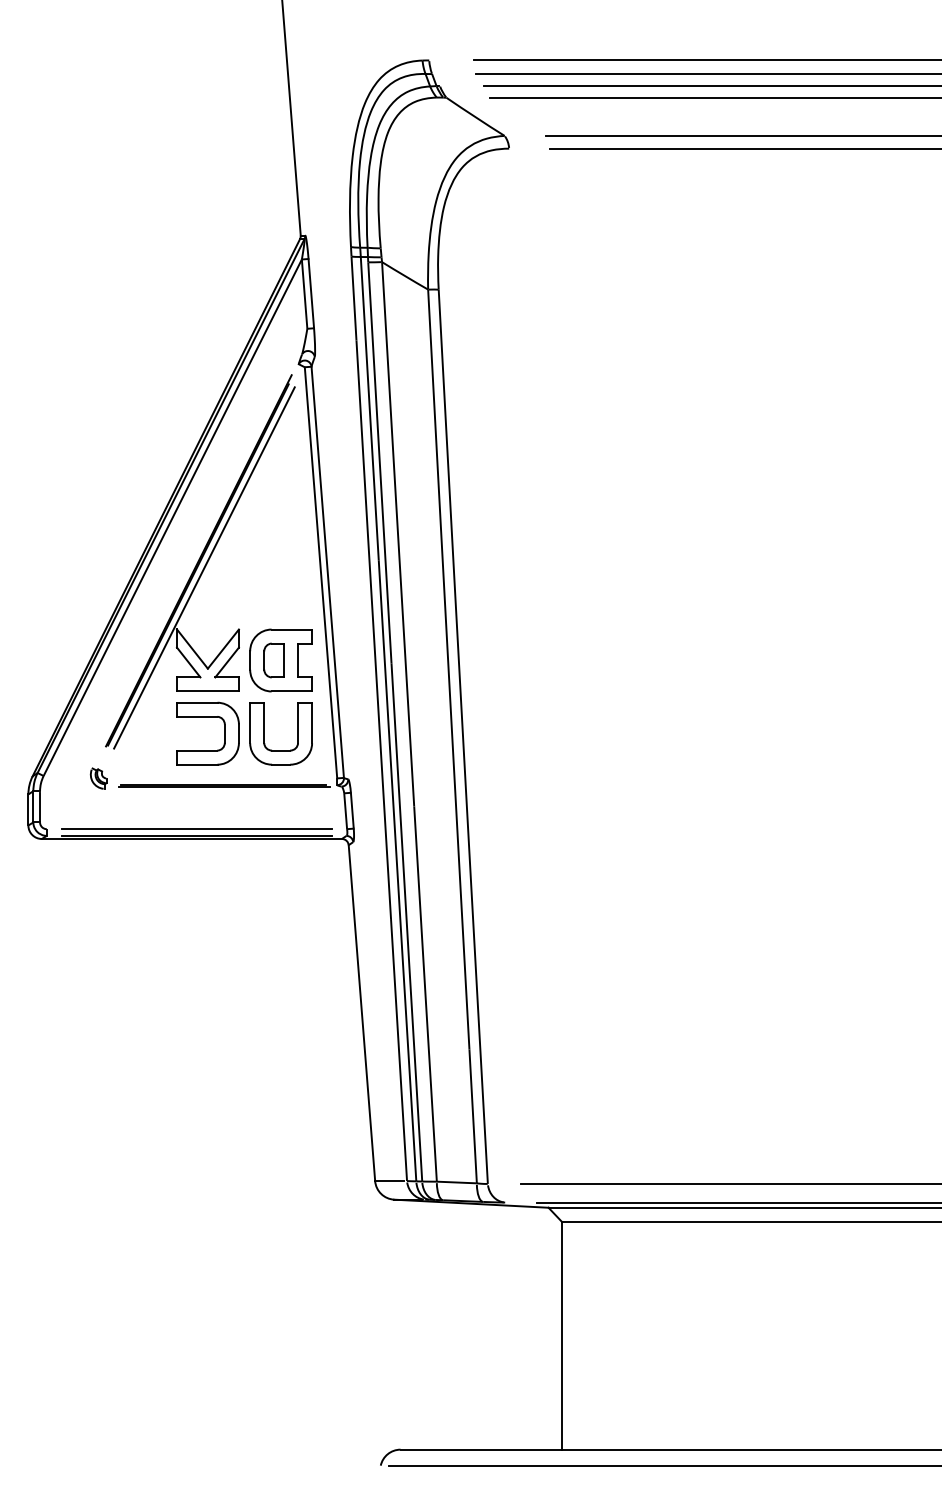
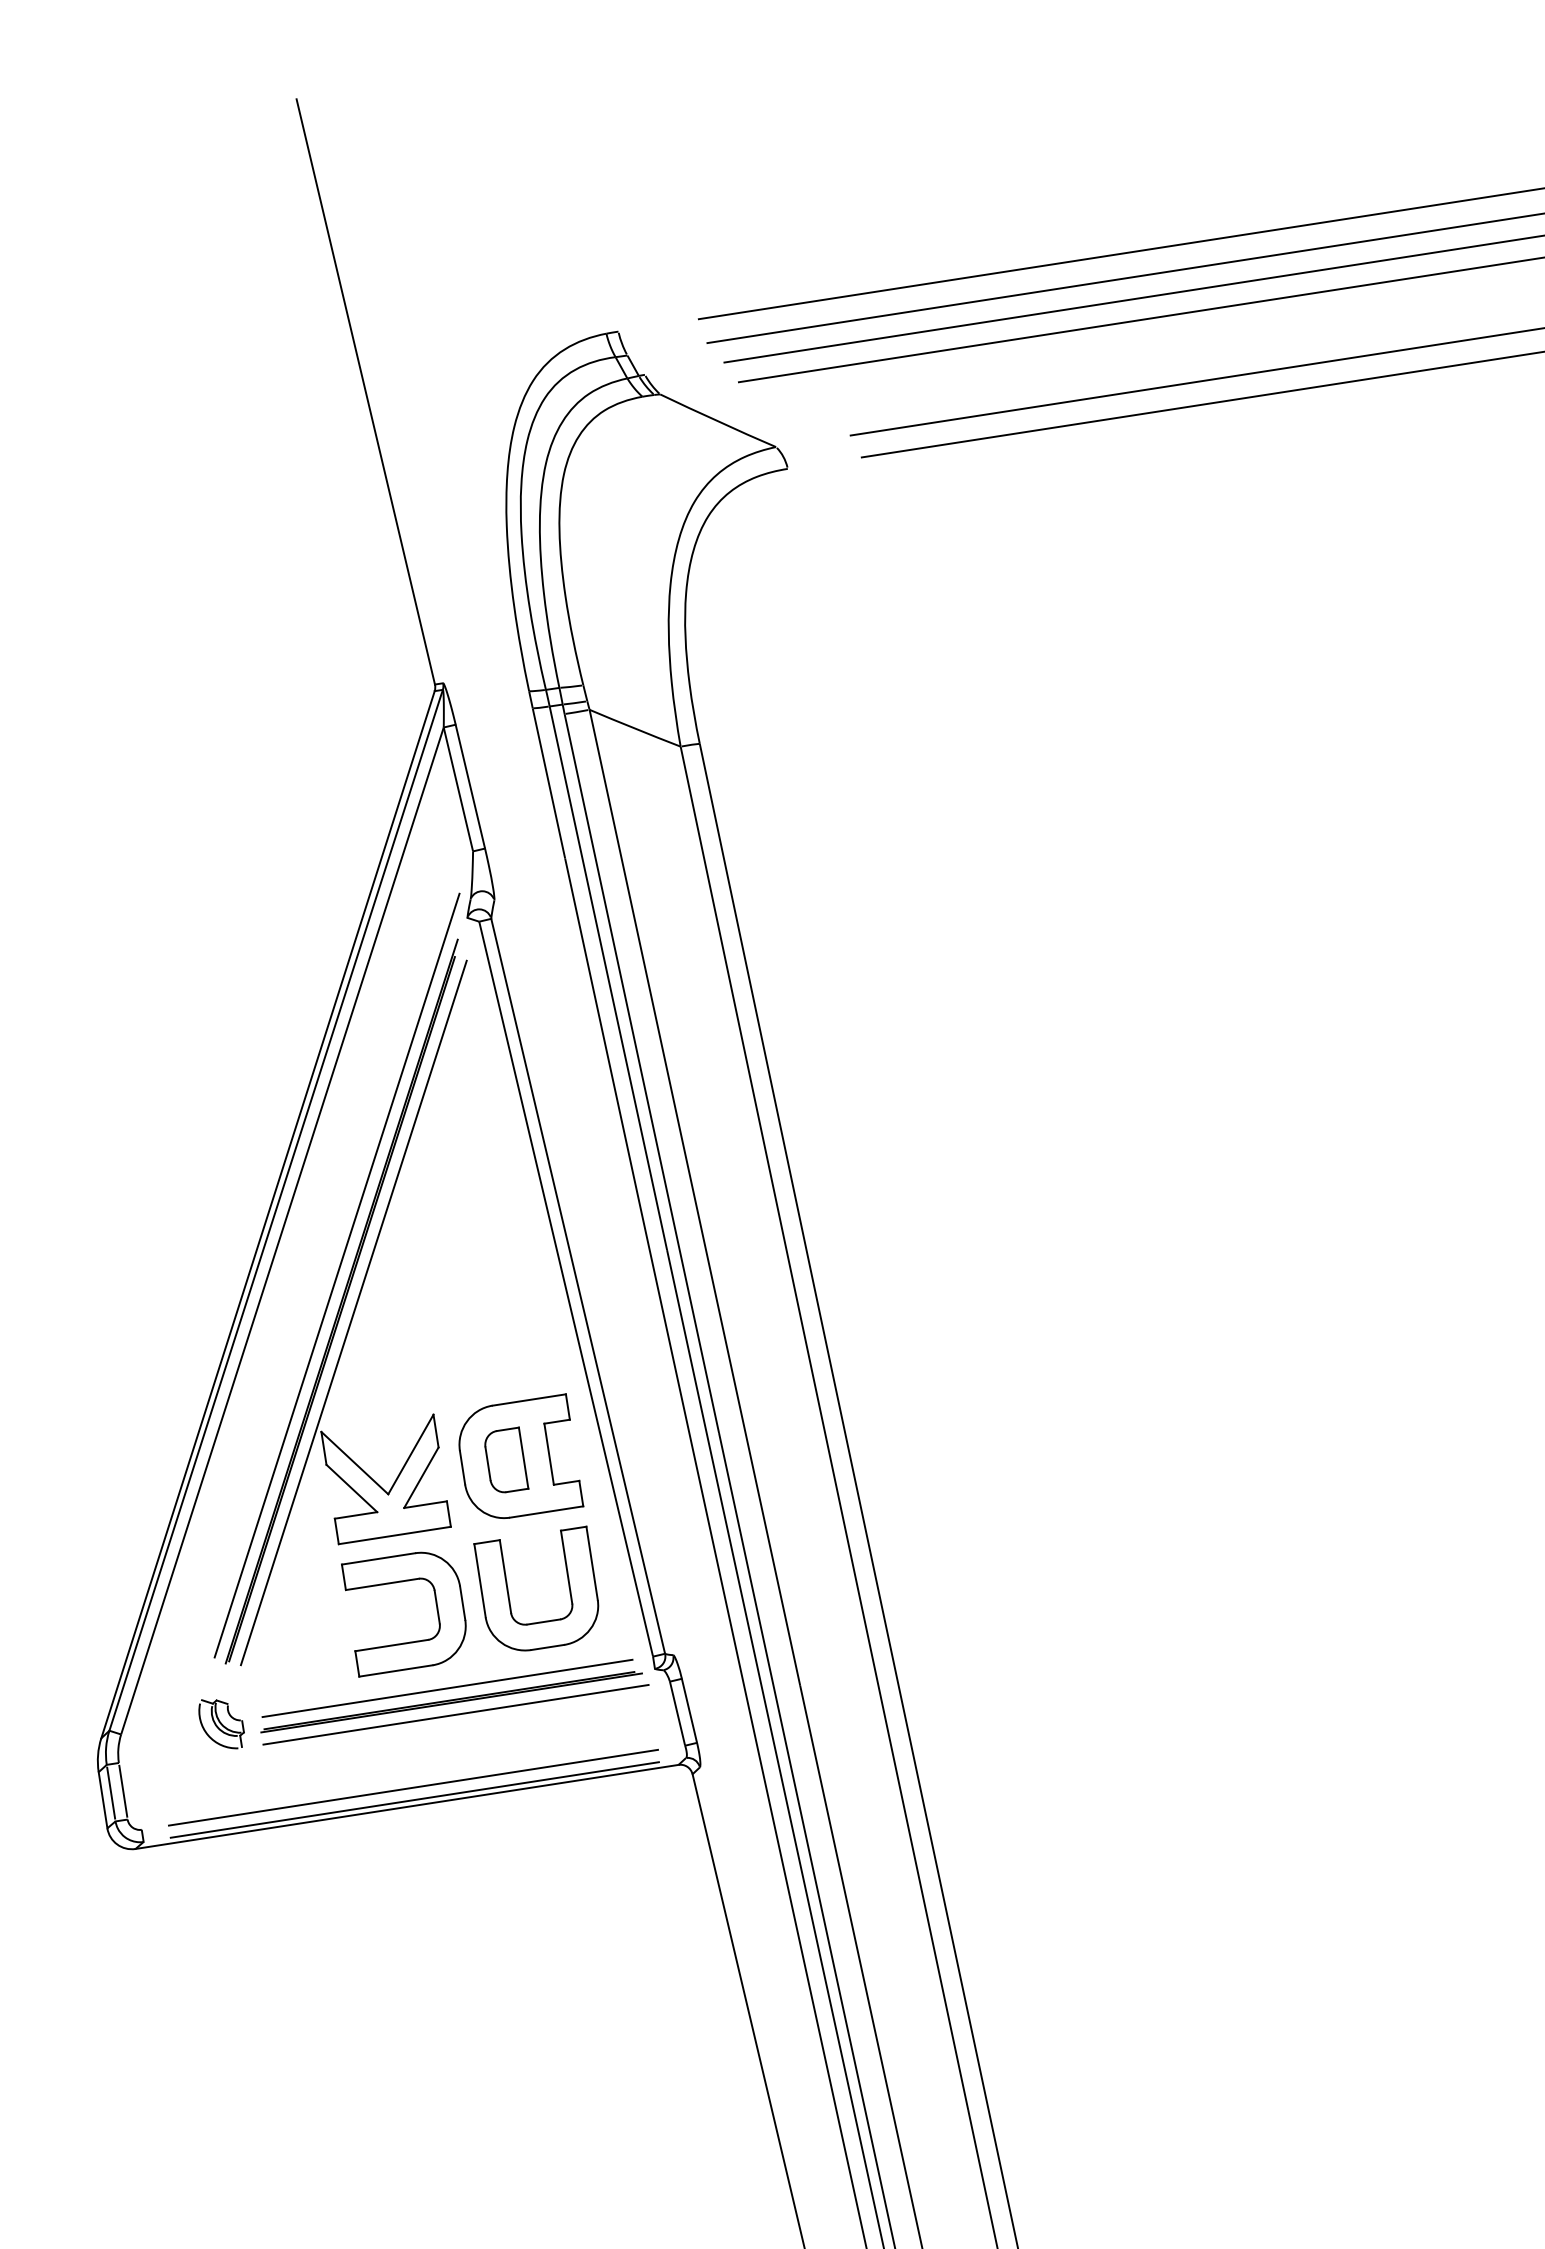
line: (198, 546) -> (337, 1275), added
part: (98, 778) -> (221, 1723), size x1.43
line: (223, 778) -> (447, 1688), added
line: (225, 793) -> (455, 1715), added

